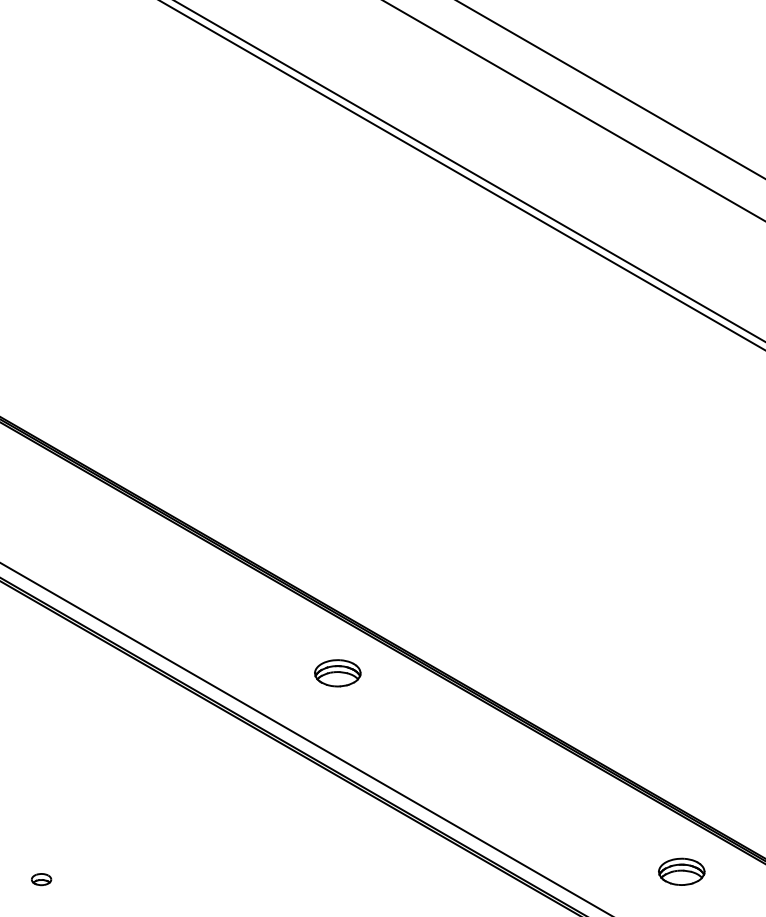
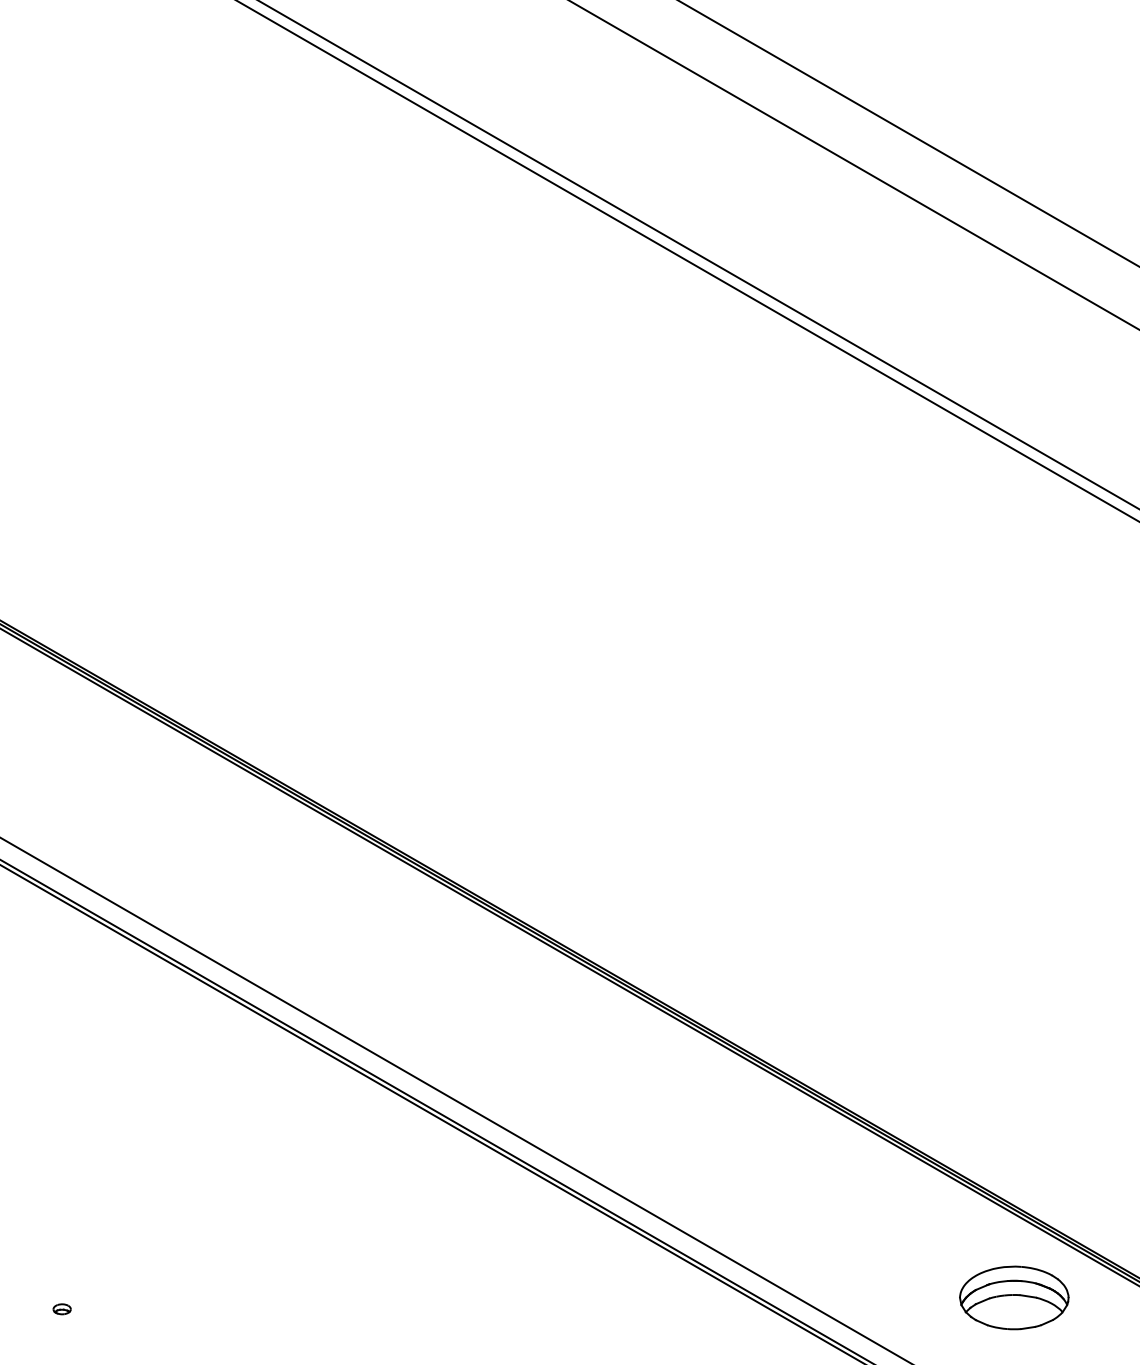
part: (337, 673) -> (502, 1002), removed
part: (681, 871) -> (1014, 1297), size x1.6
part: (41, 879) -> (61, 1308), size x0.6

